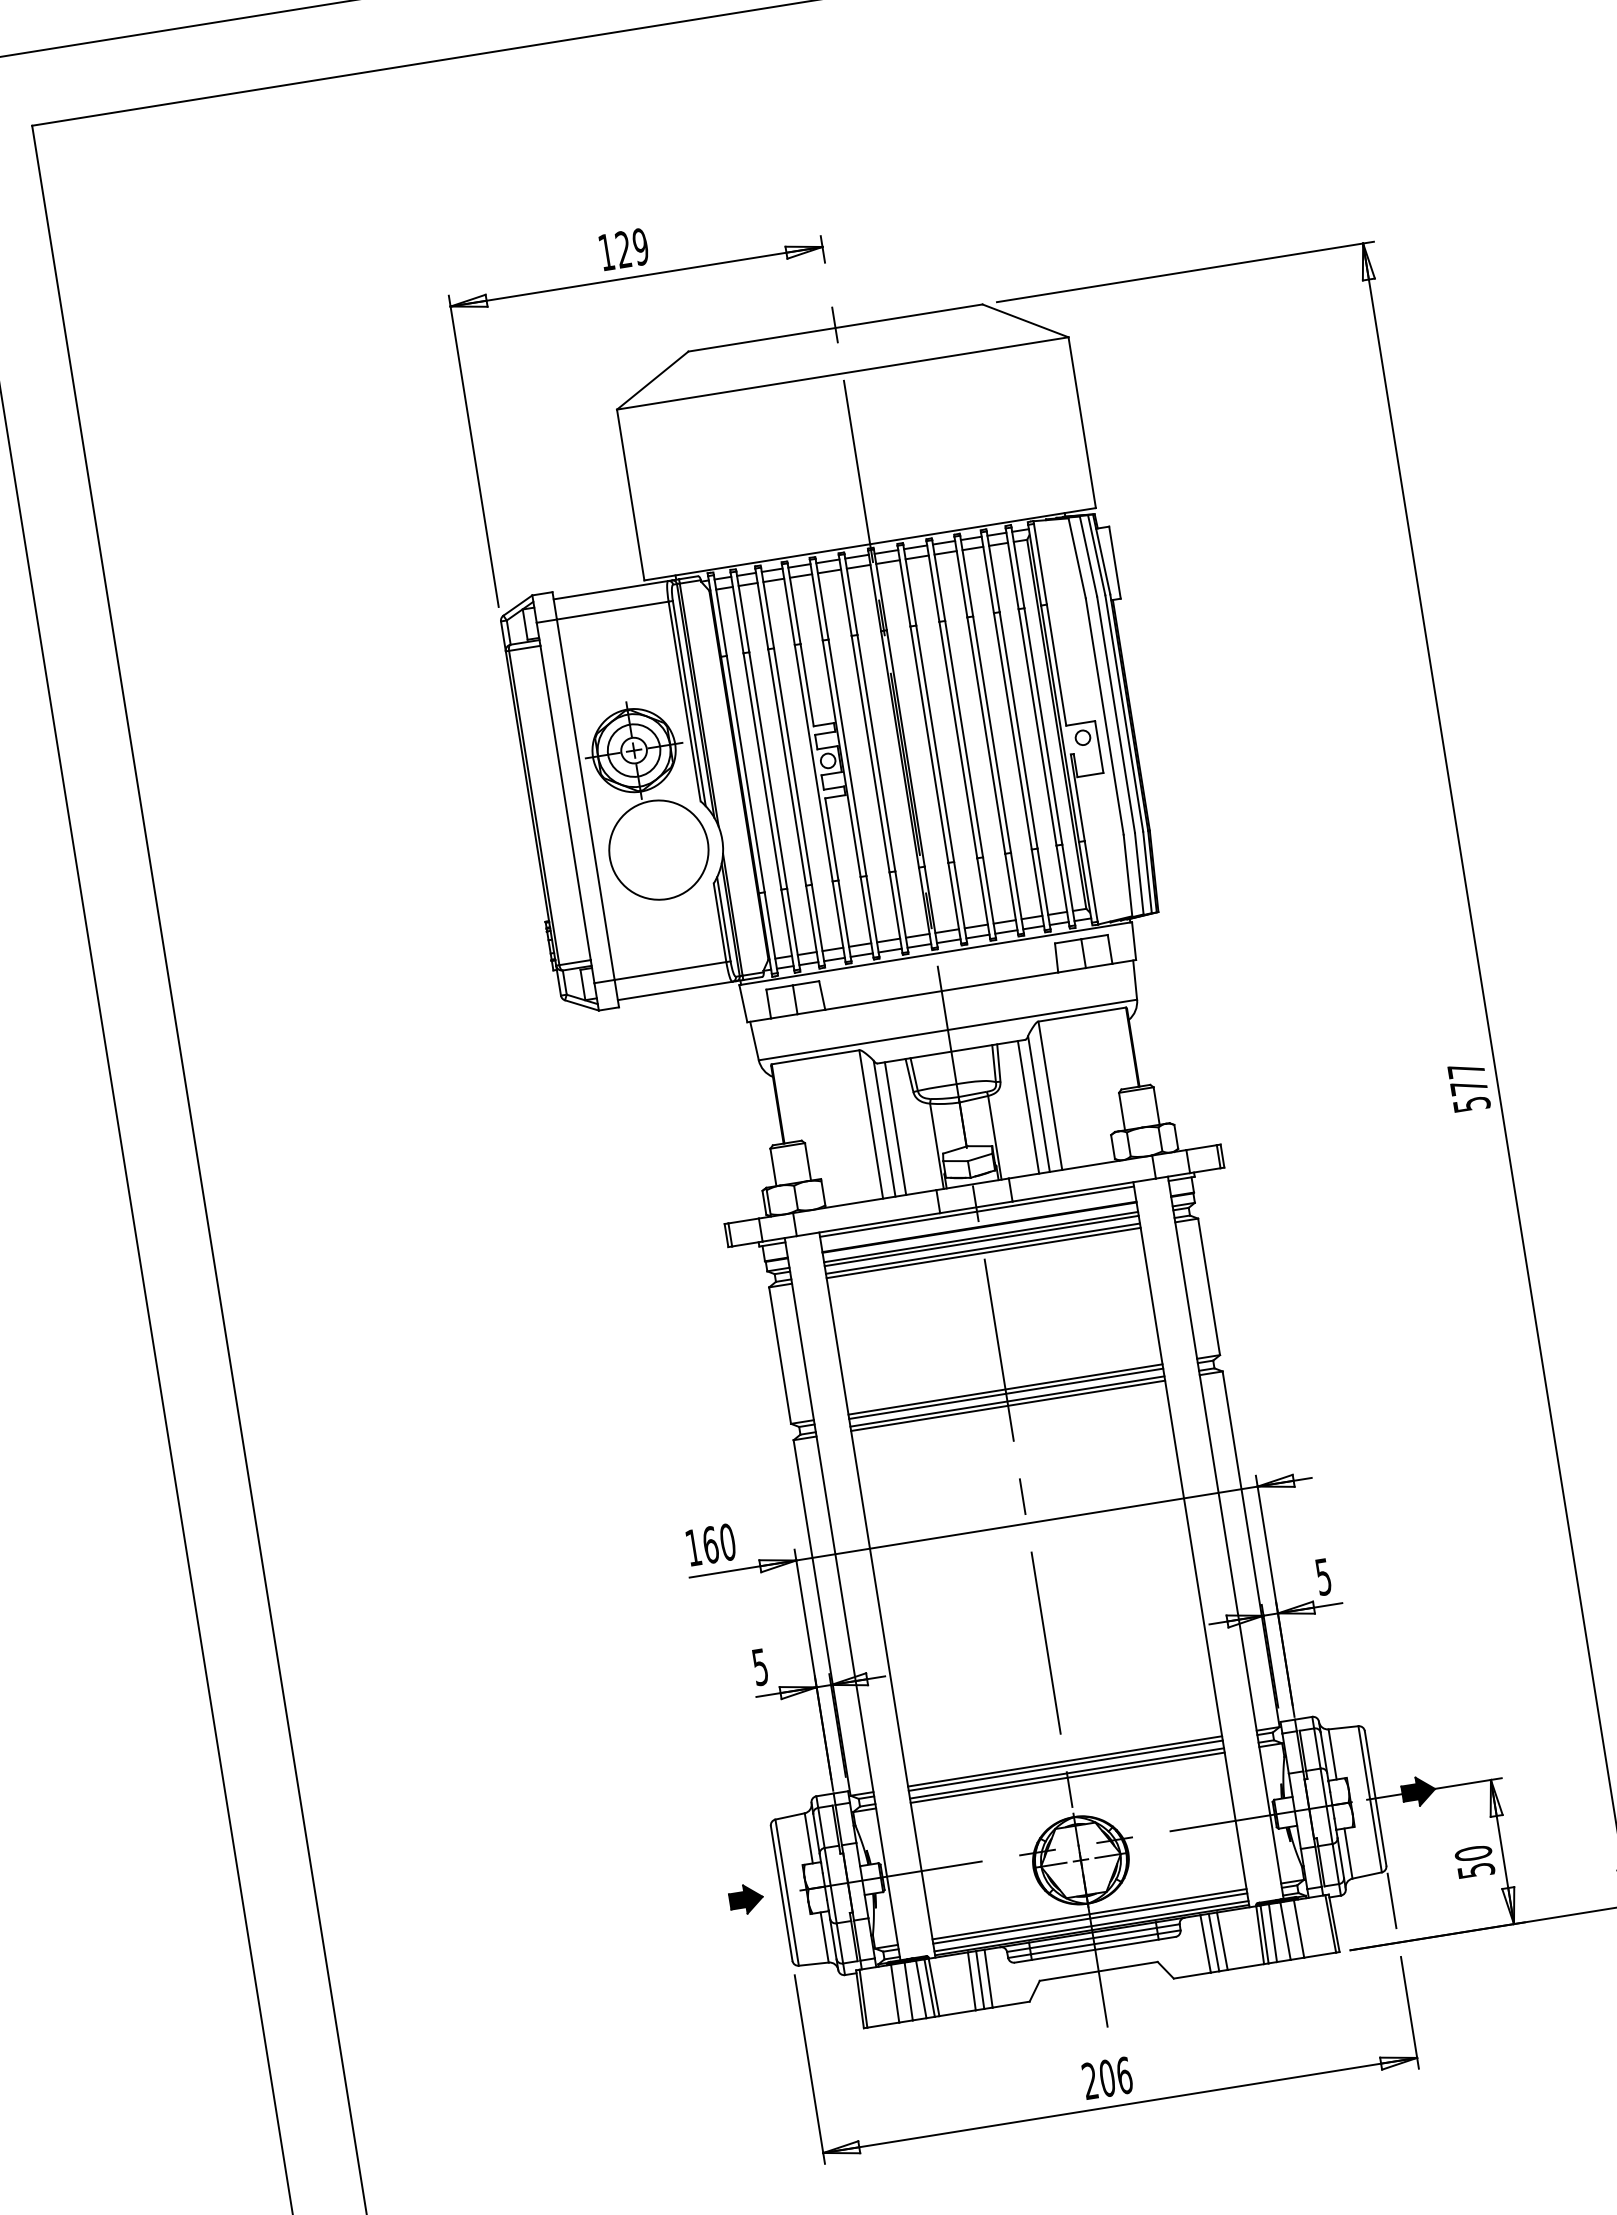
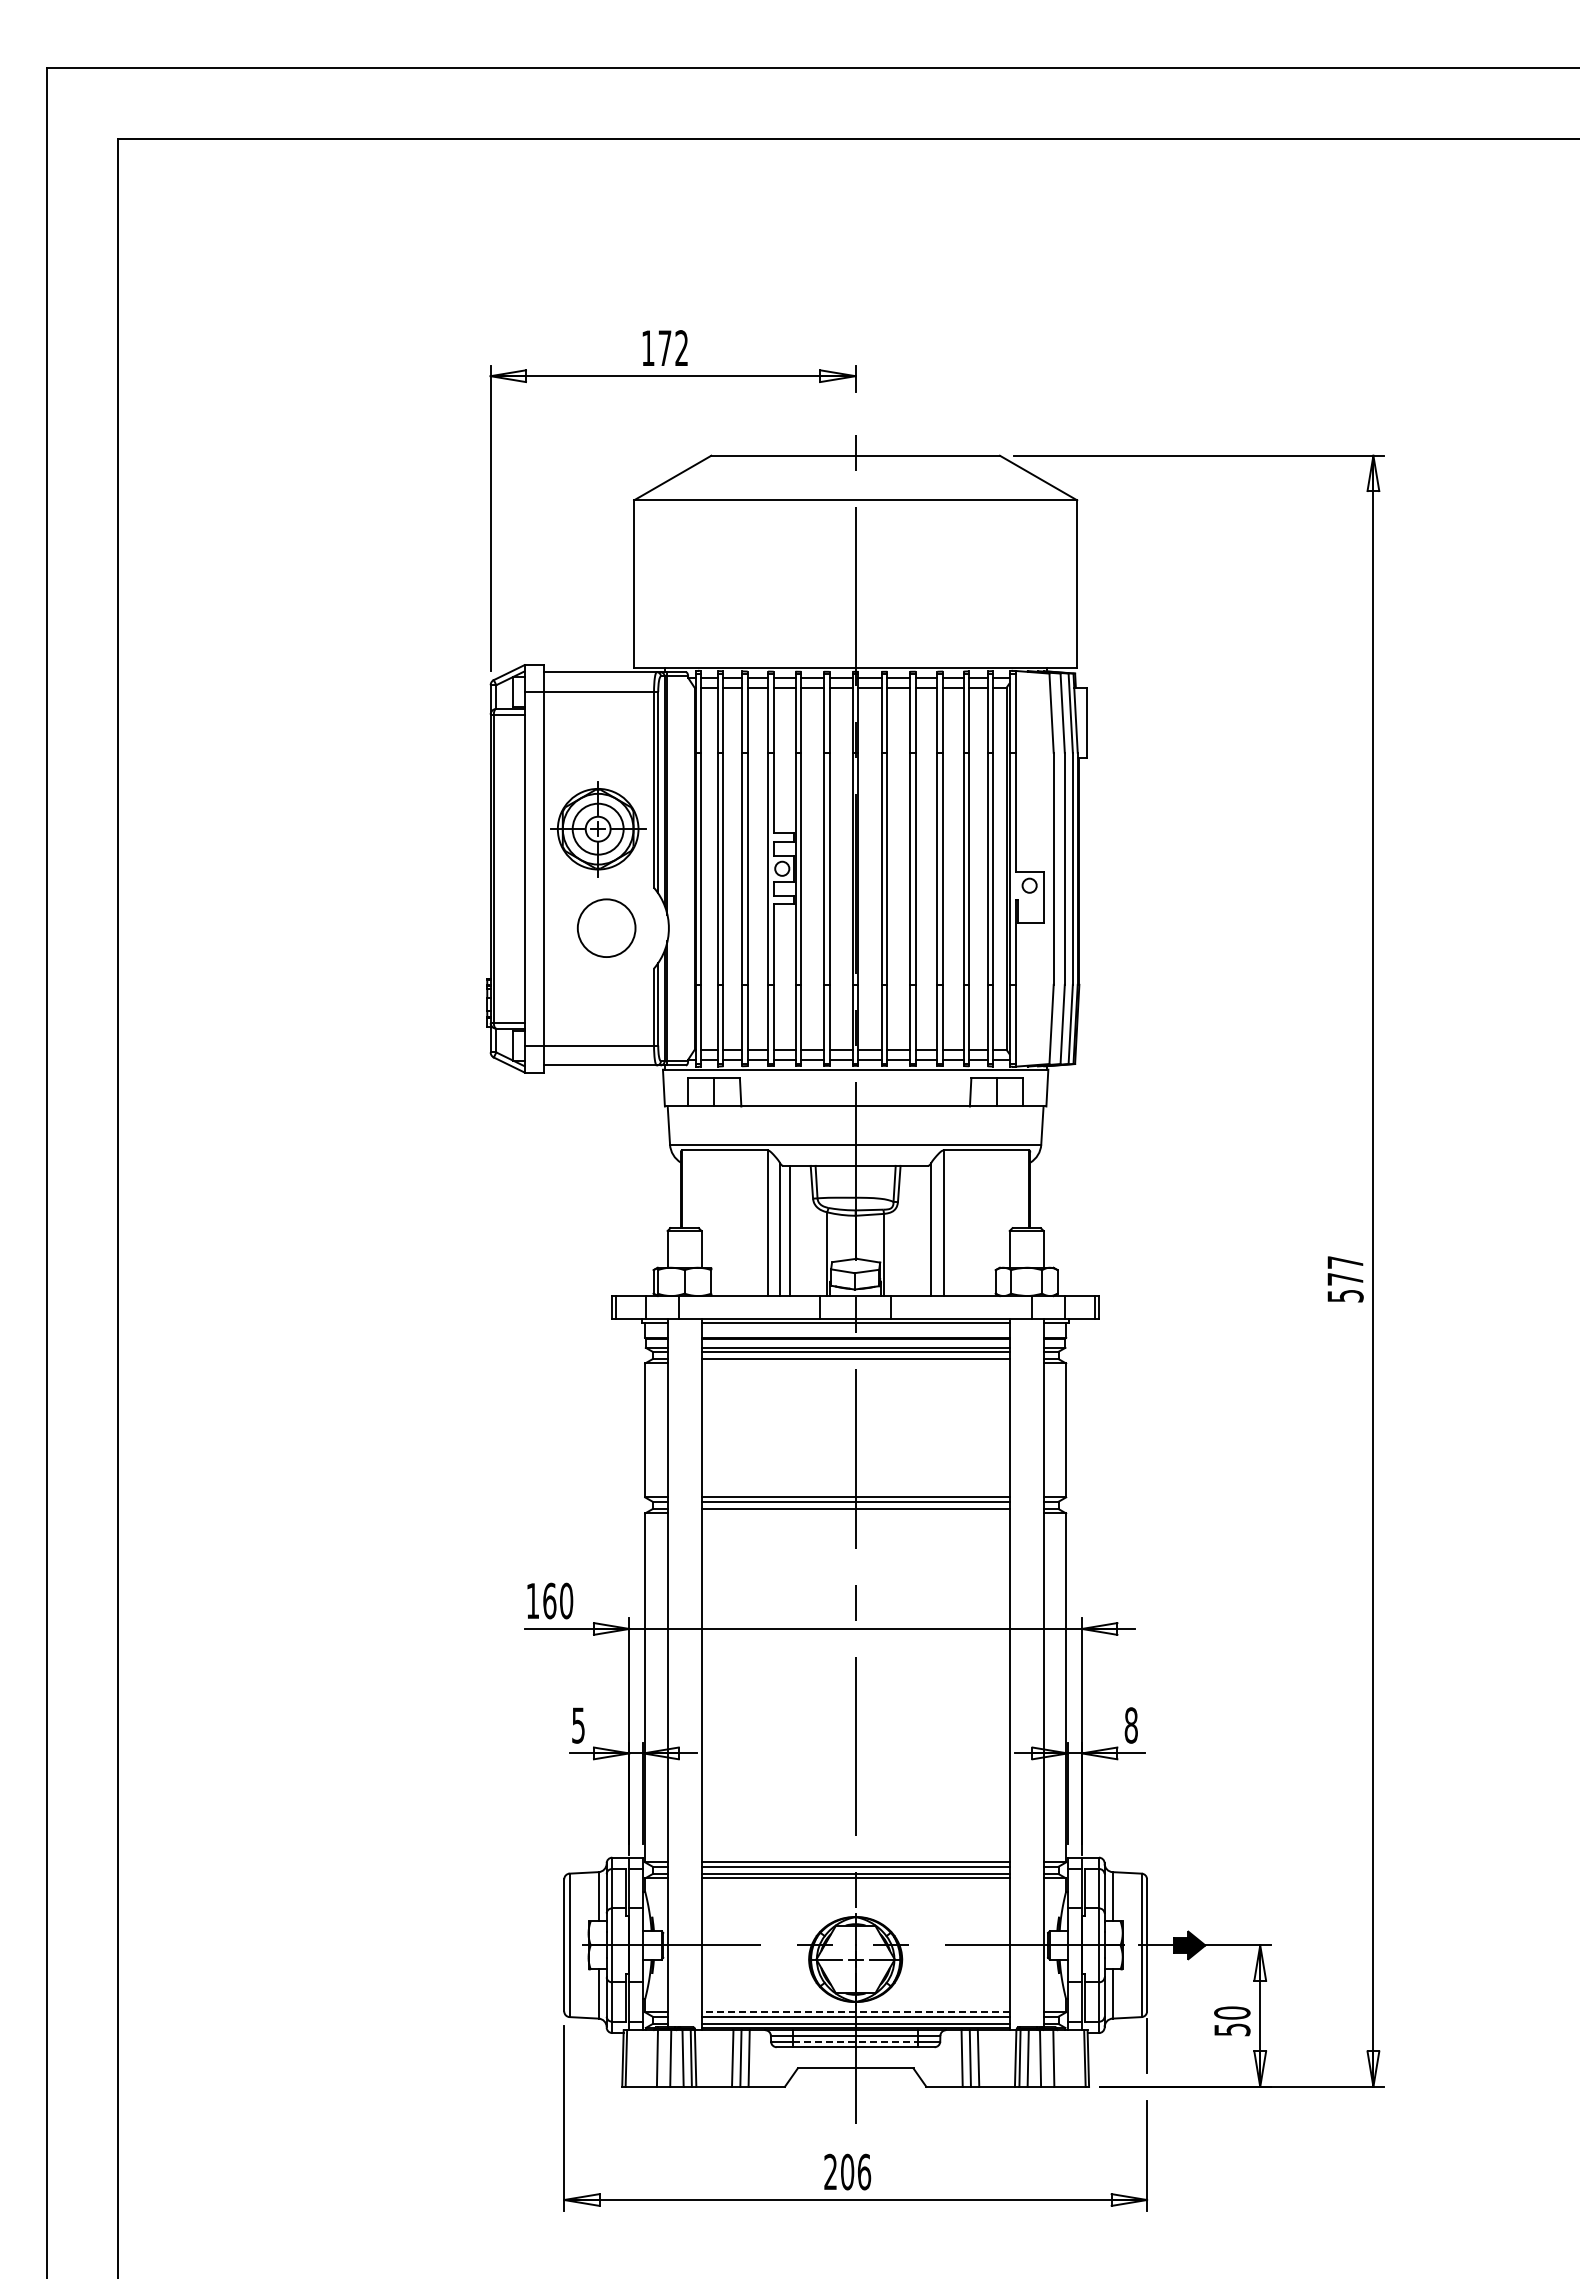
text: (632, 248) -> (673, 348), 129 -> 172
circle: (658, 850) -> (606, 928), size x0.6
line: (1028, 1106) -> (920, 1230), removed
line: (983, 1253) -> (855, 1363), removed
line: (1008, 1405) -> (855, 1513), removed
text: (1322, 1577) -> (1130, 1725), 5 -> 8
part: (746, 1899) -> (529, 1945), removed
line: (1089, 1914) -> (855, 2012), solid -> dashed
line: (1095, 1943) -> (856, 2041), solid -> dashed

